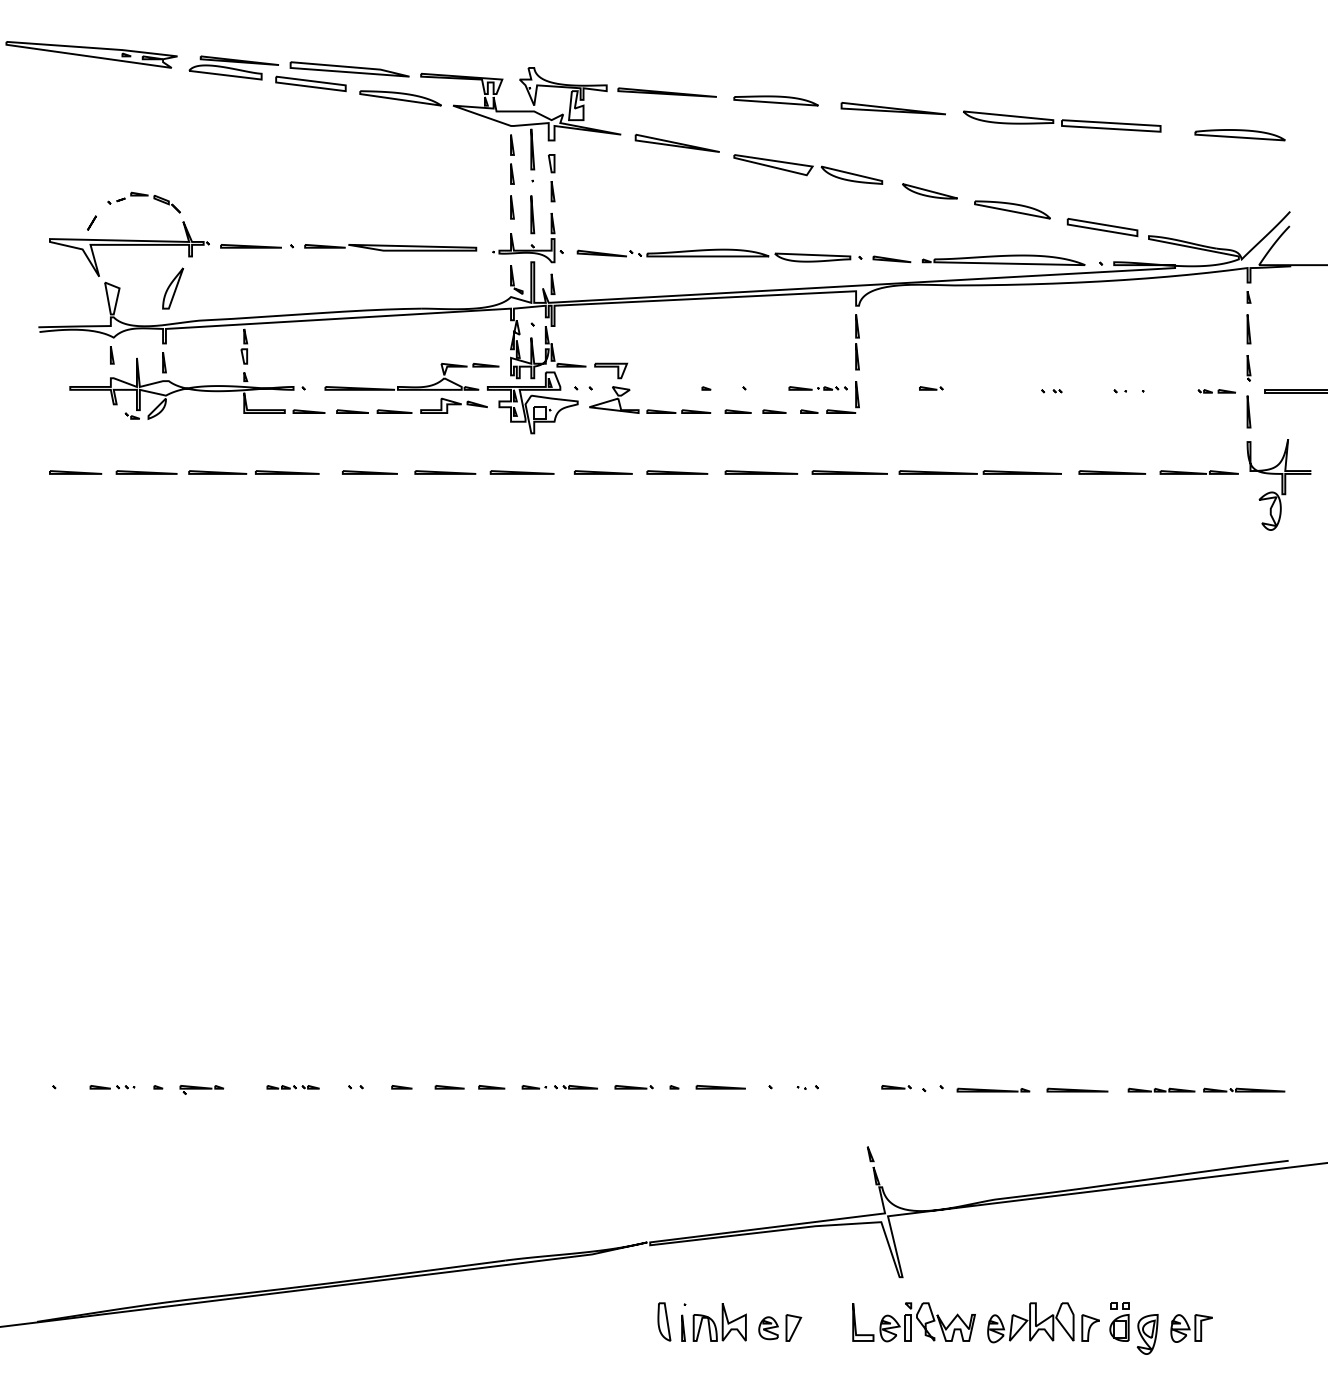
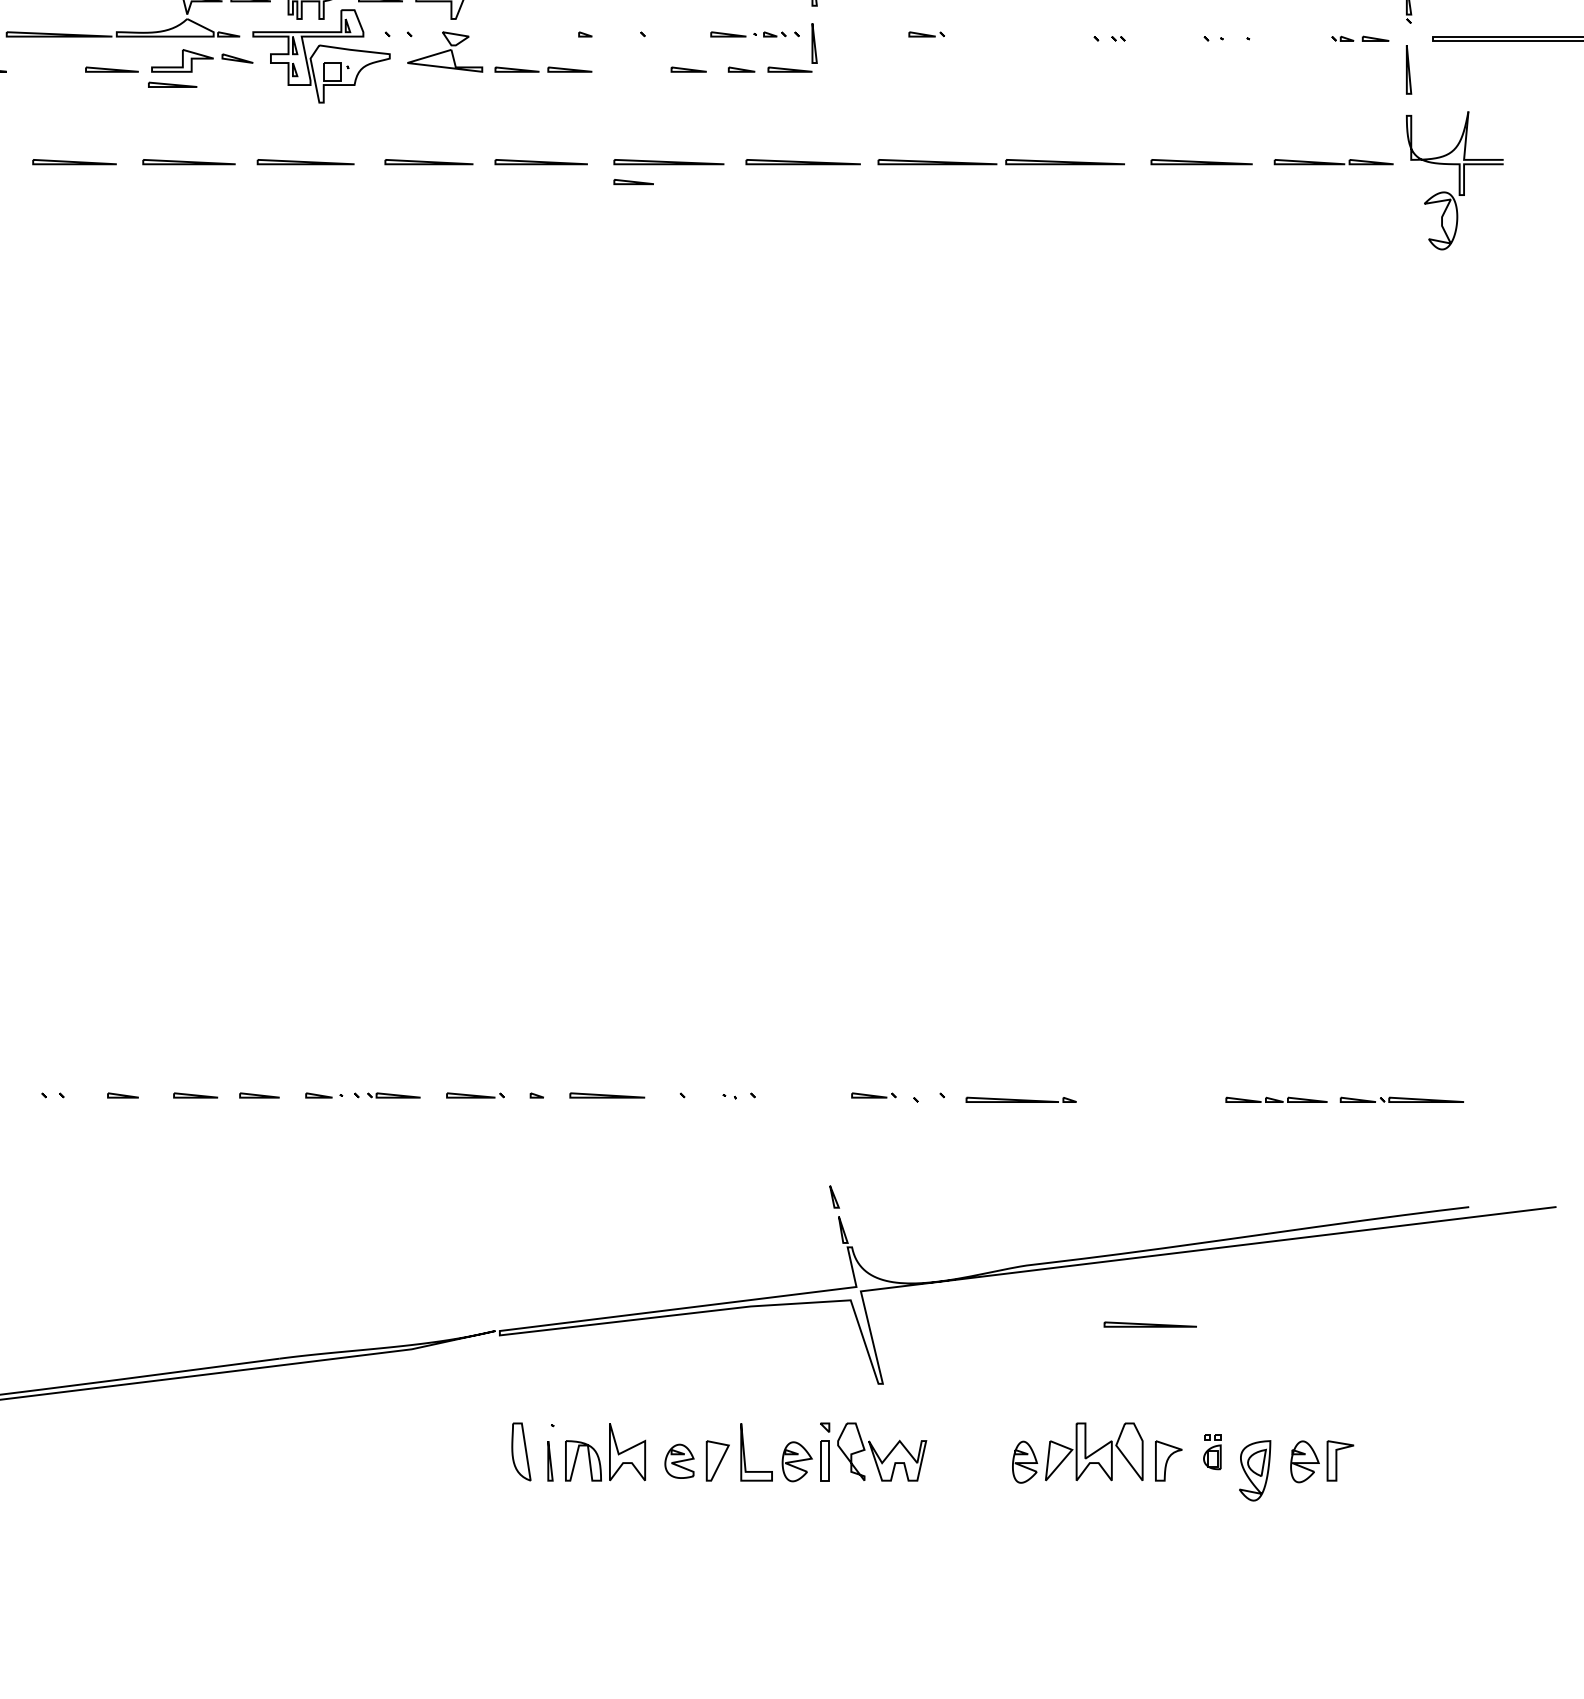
line: (352, 411) -> (172, 84), moved
line: (737, 411) -> (632, 181), moved
part: (1077, 1089) -> (1150, 1323), moved
part: (1119, 1321) -> (1212, 1451), size x0.6
part: (913, 1322) -> (832, 1452), moved

